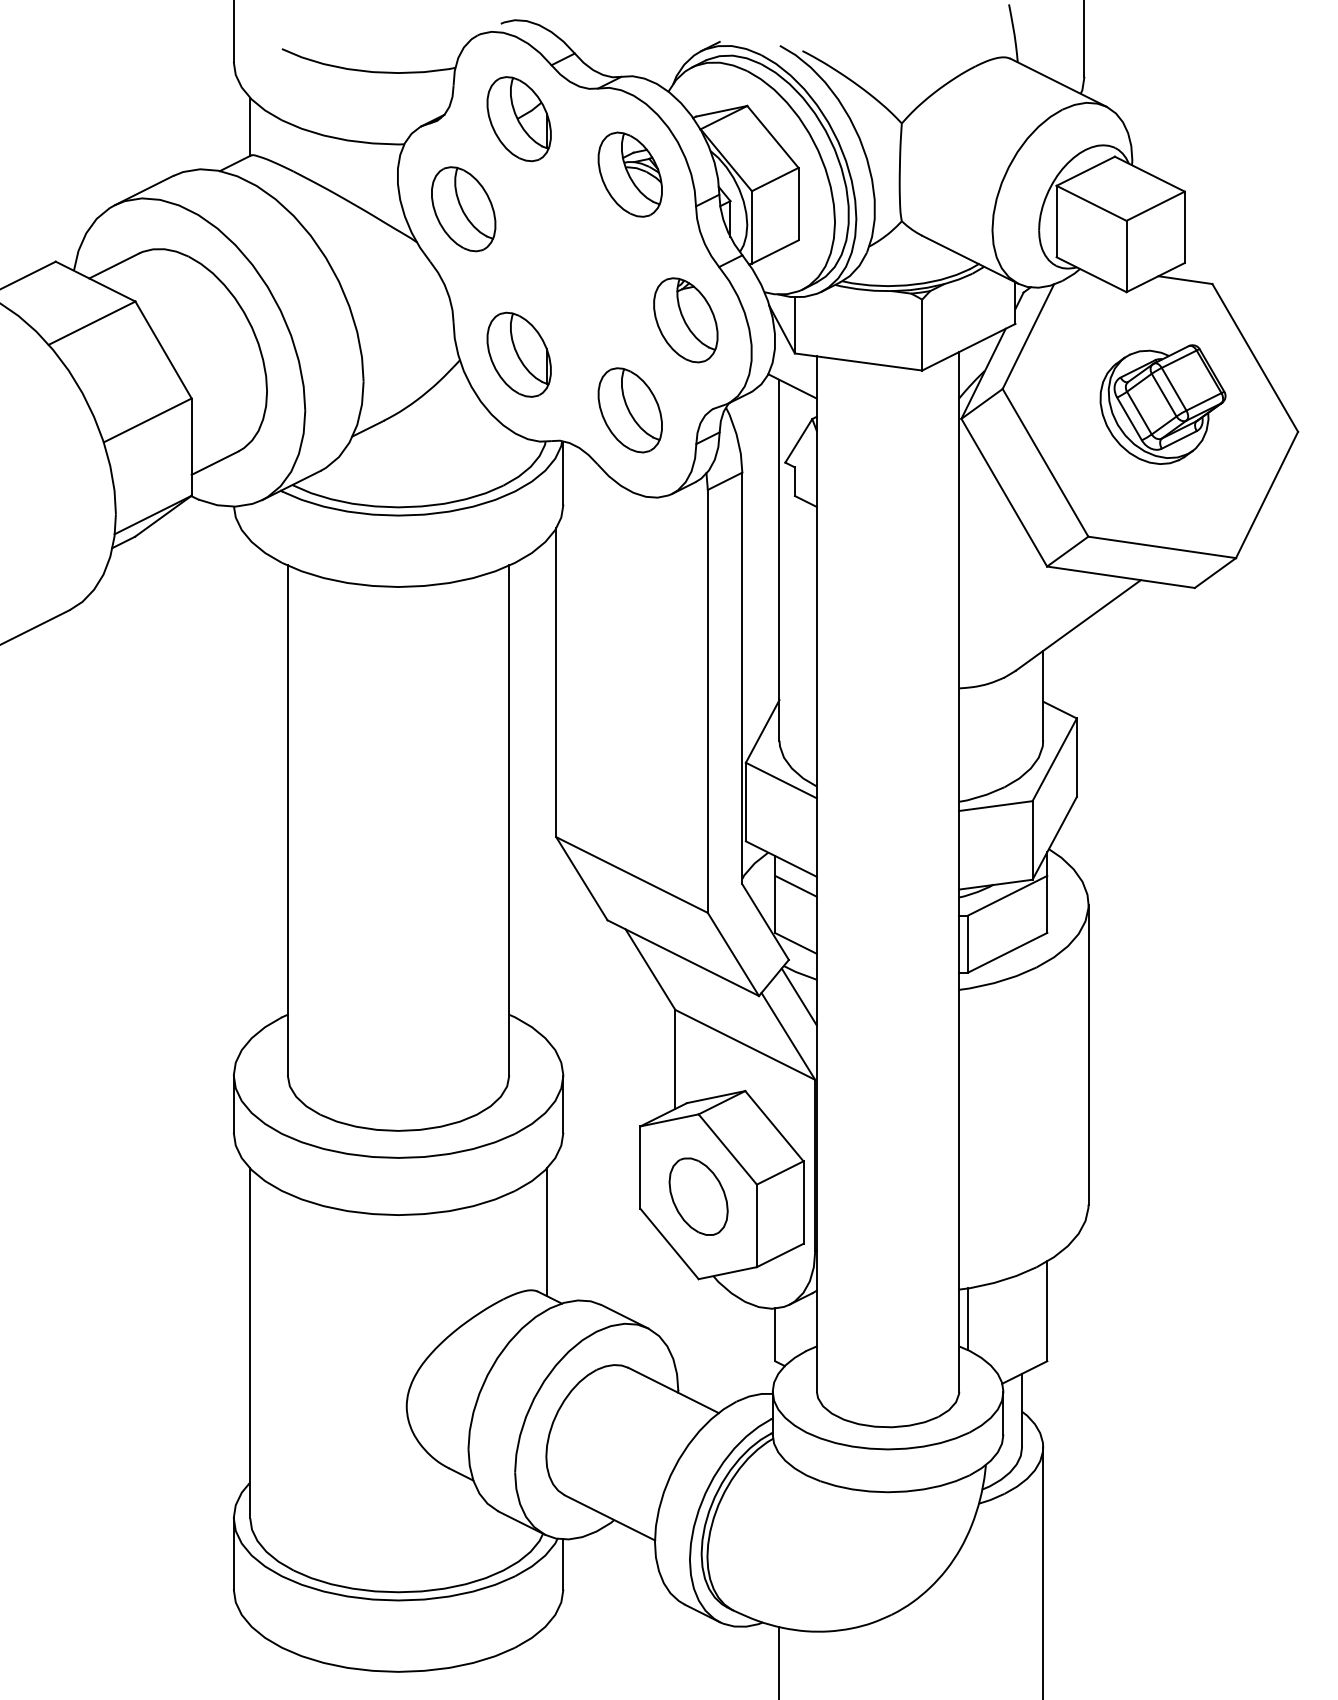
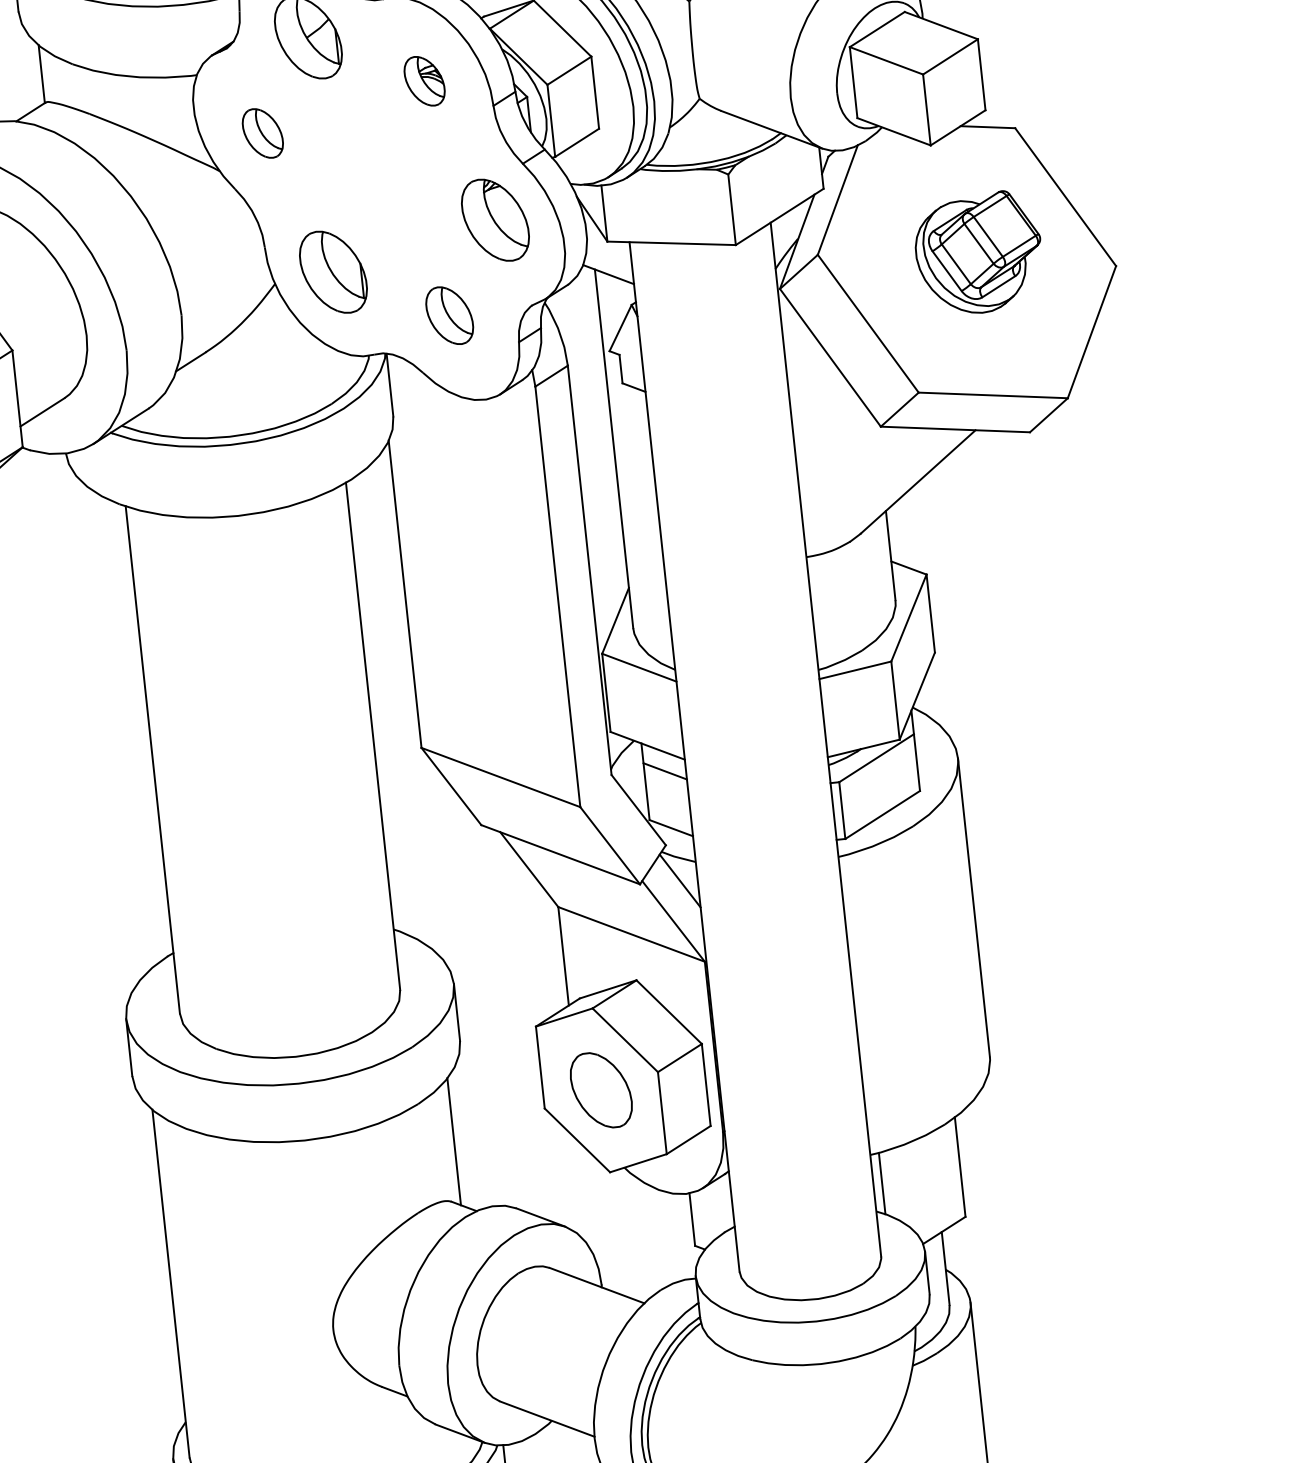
part: (629, 174) -> (423, 81), size x0.6
part: (463, 209) -> (262, 133), size x0.6
part: (629, 410) -> (449, 315), size x0.7

